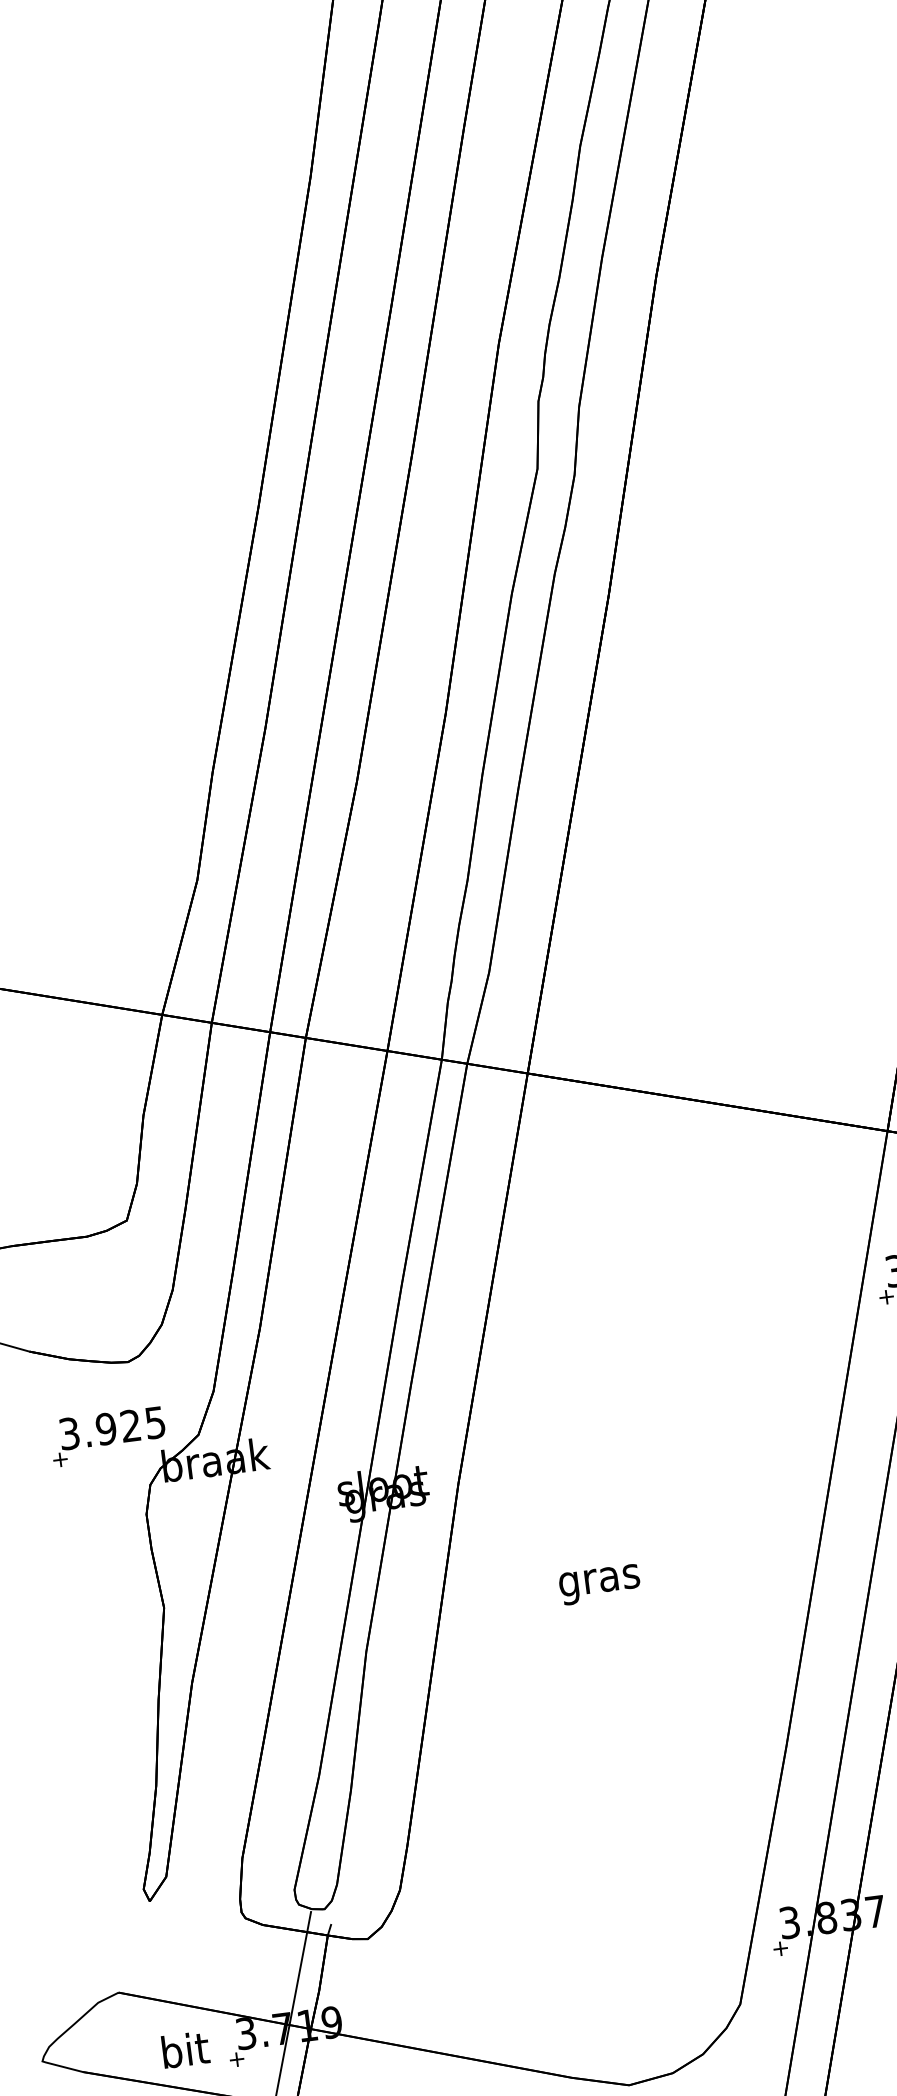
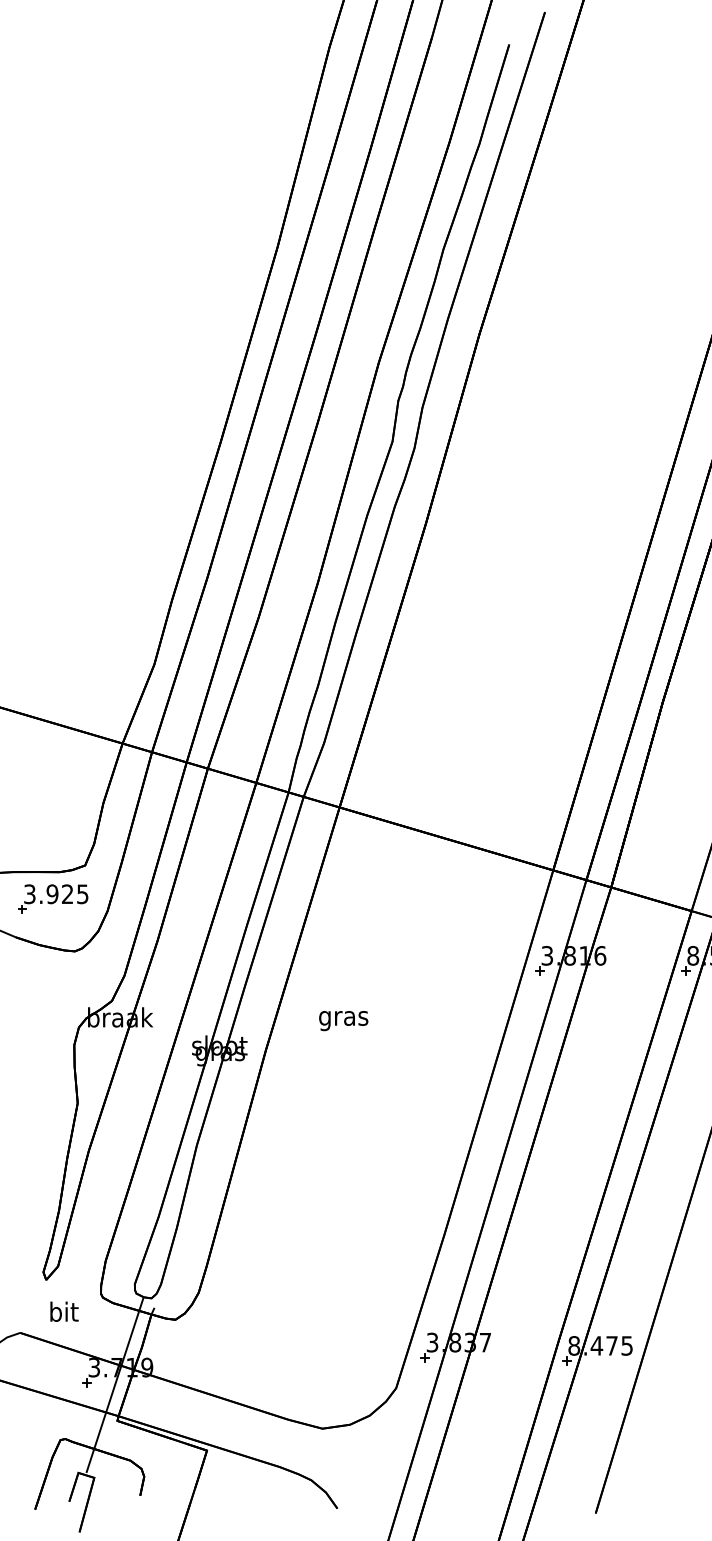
part: (108, 1435) -> (53, 898), moved
text: (599, 1585) -> (343, 1021), moved
text: (185, 2049) -> (64, 1311), moved

